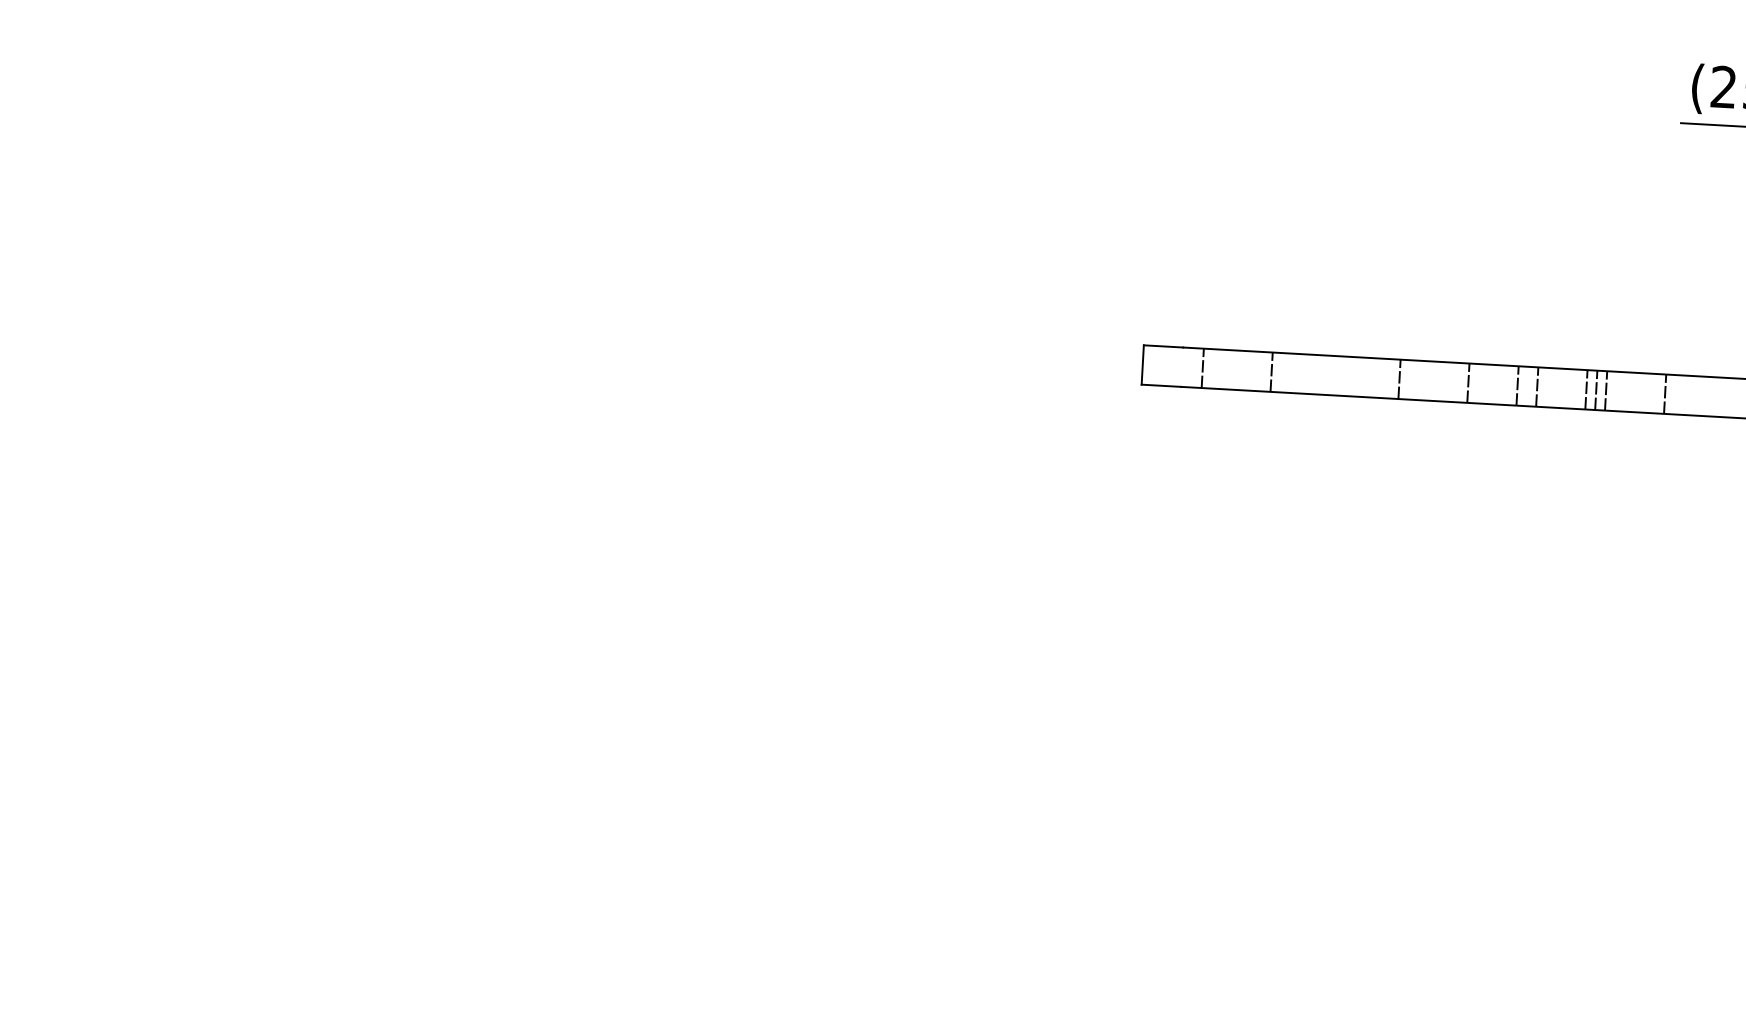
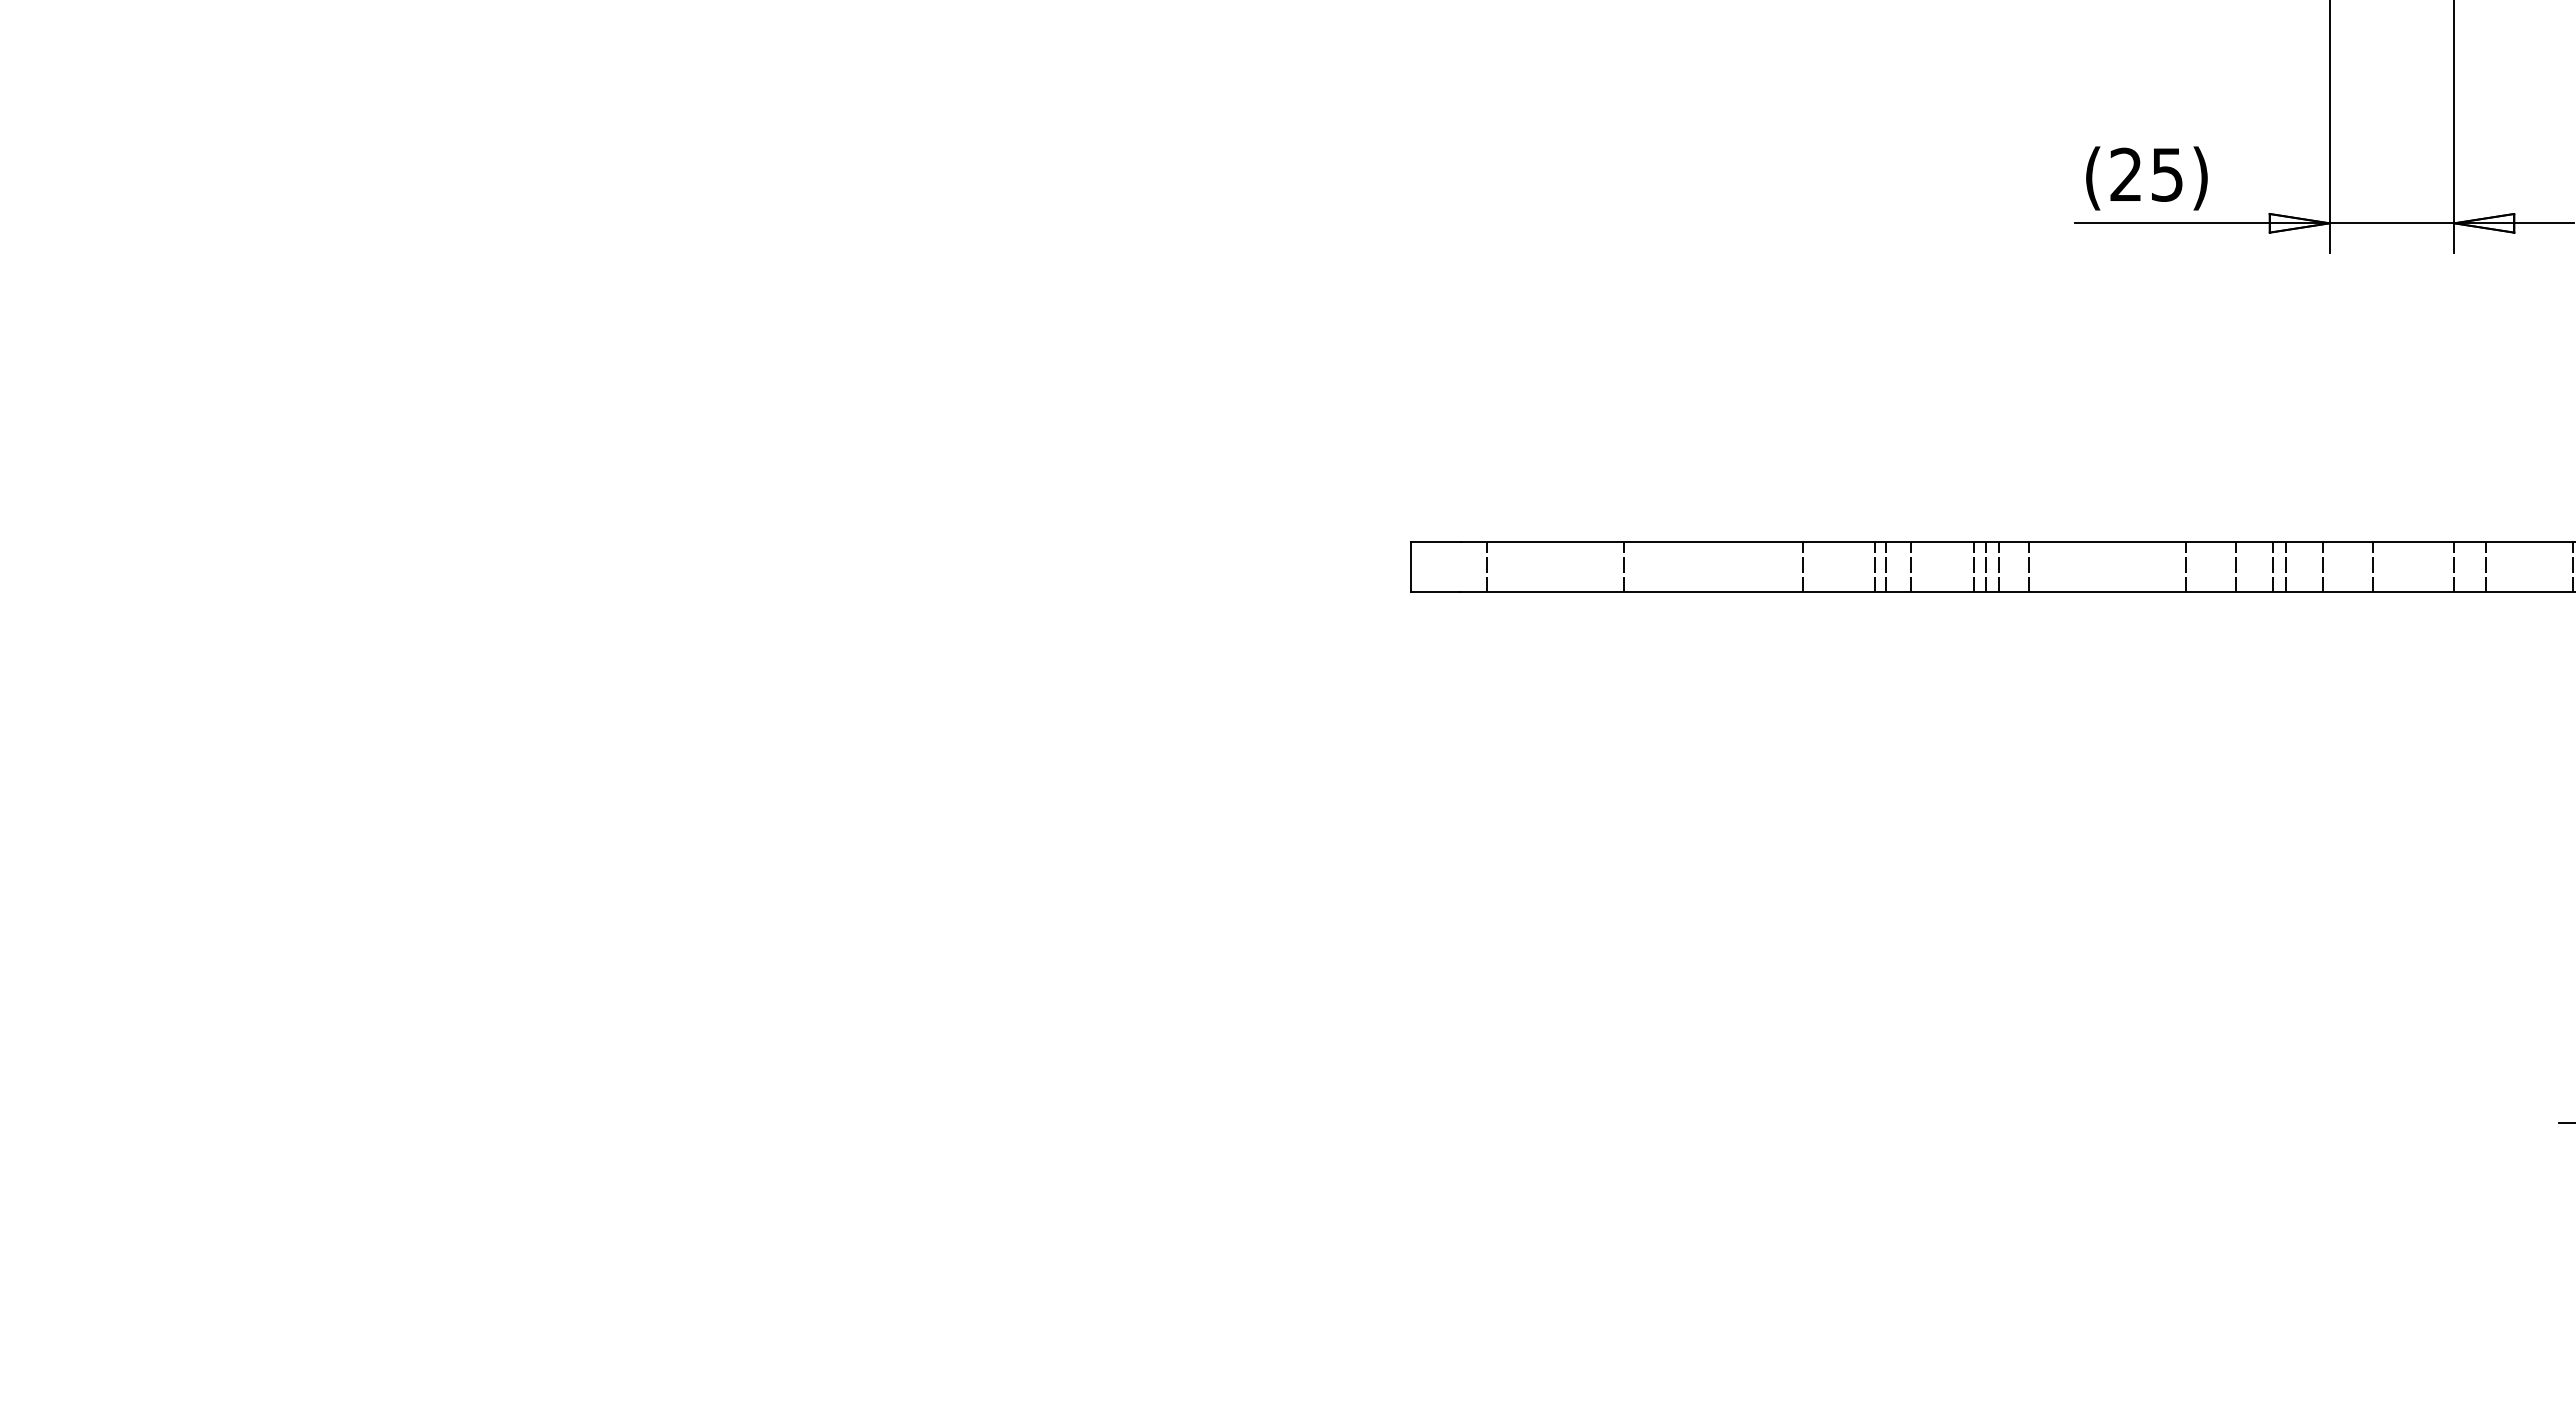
line: (1271, 372) -> (1624, 567), moved
line: (1399, 379) -> (1802, 567), moved
line: (1468, 383) -> (1874, 567), moved
line: (1665, 394) -> (2028, 567), moved

